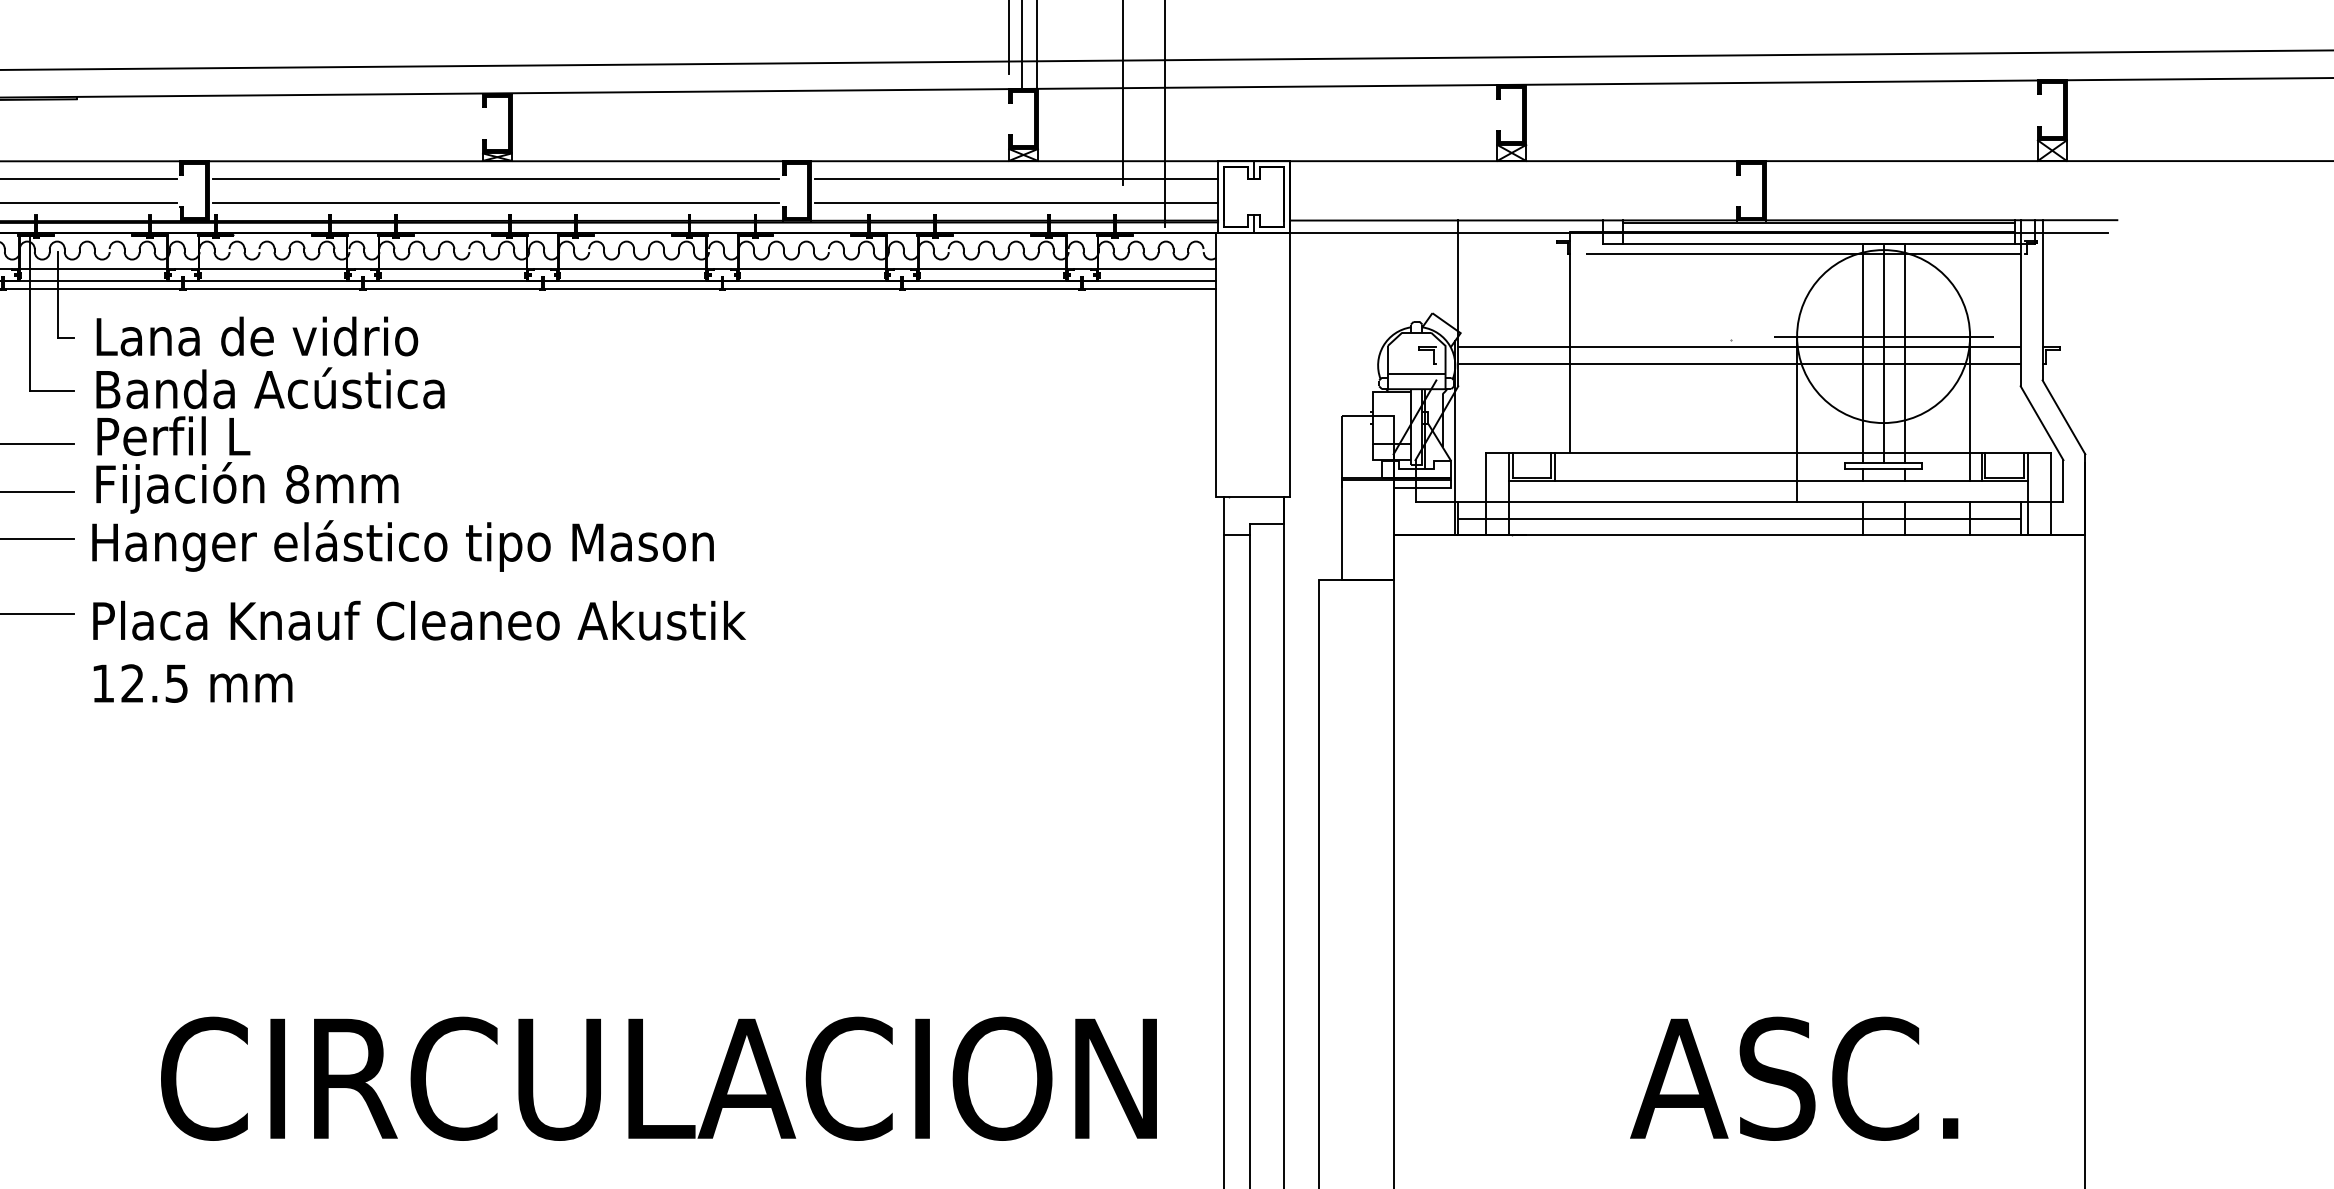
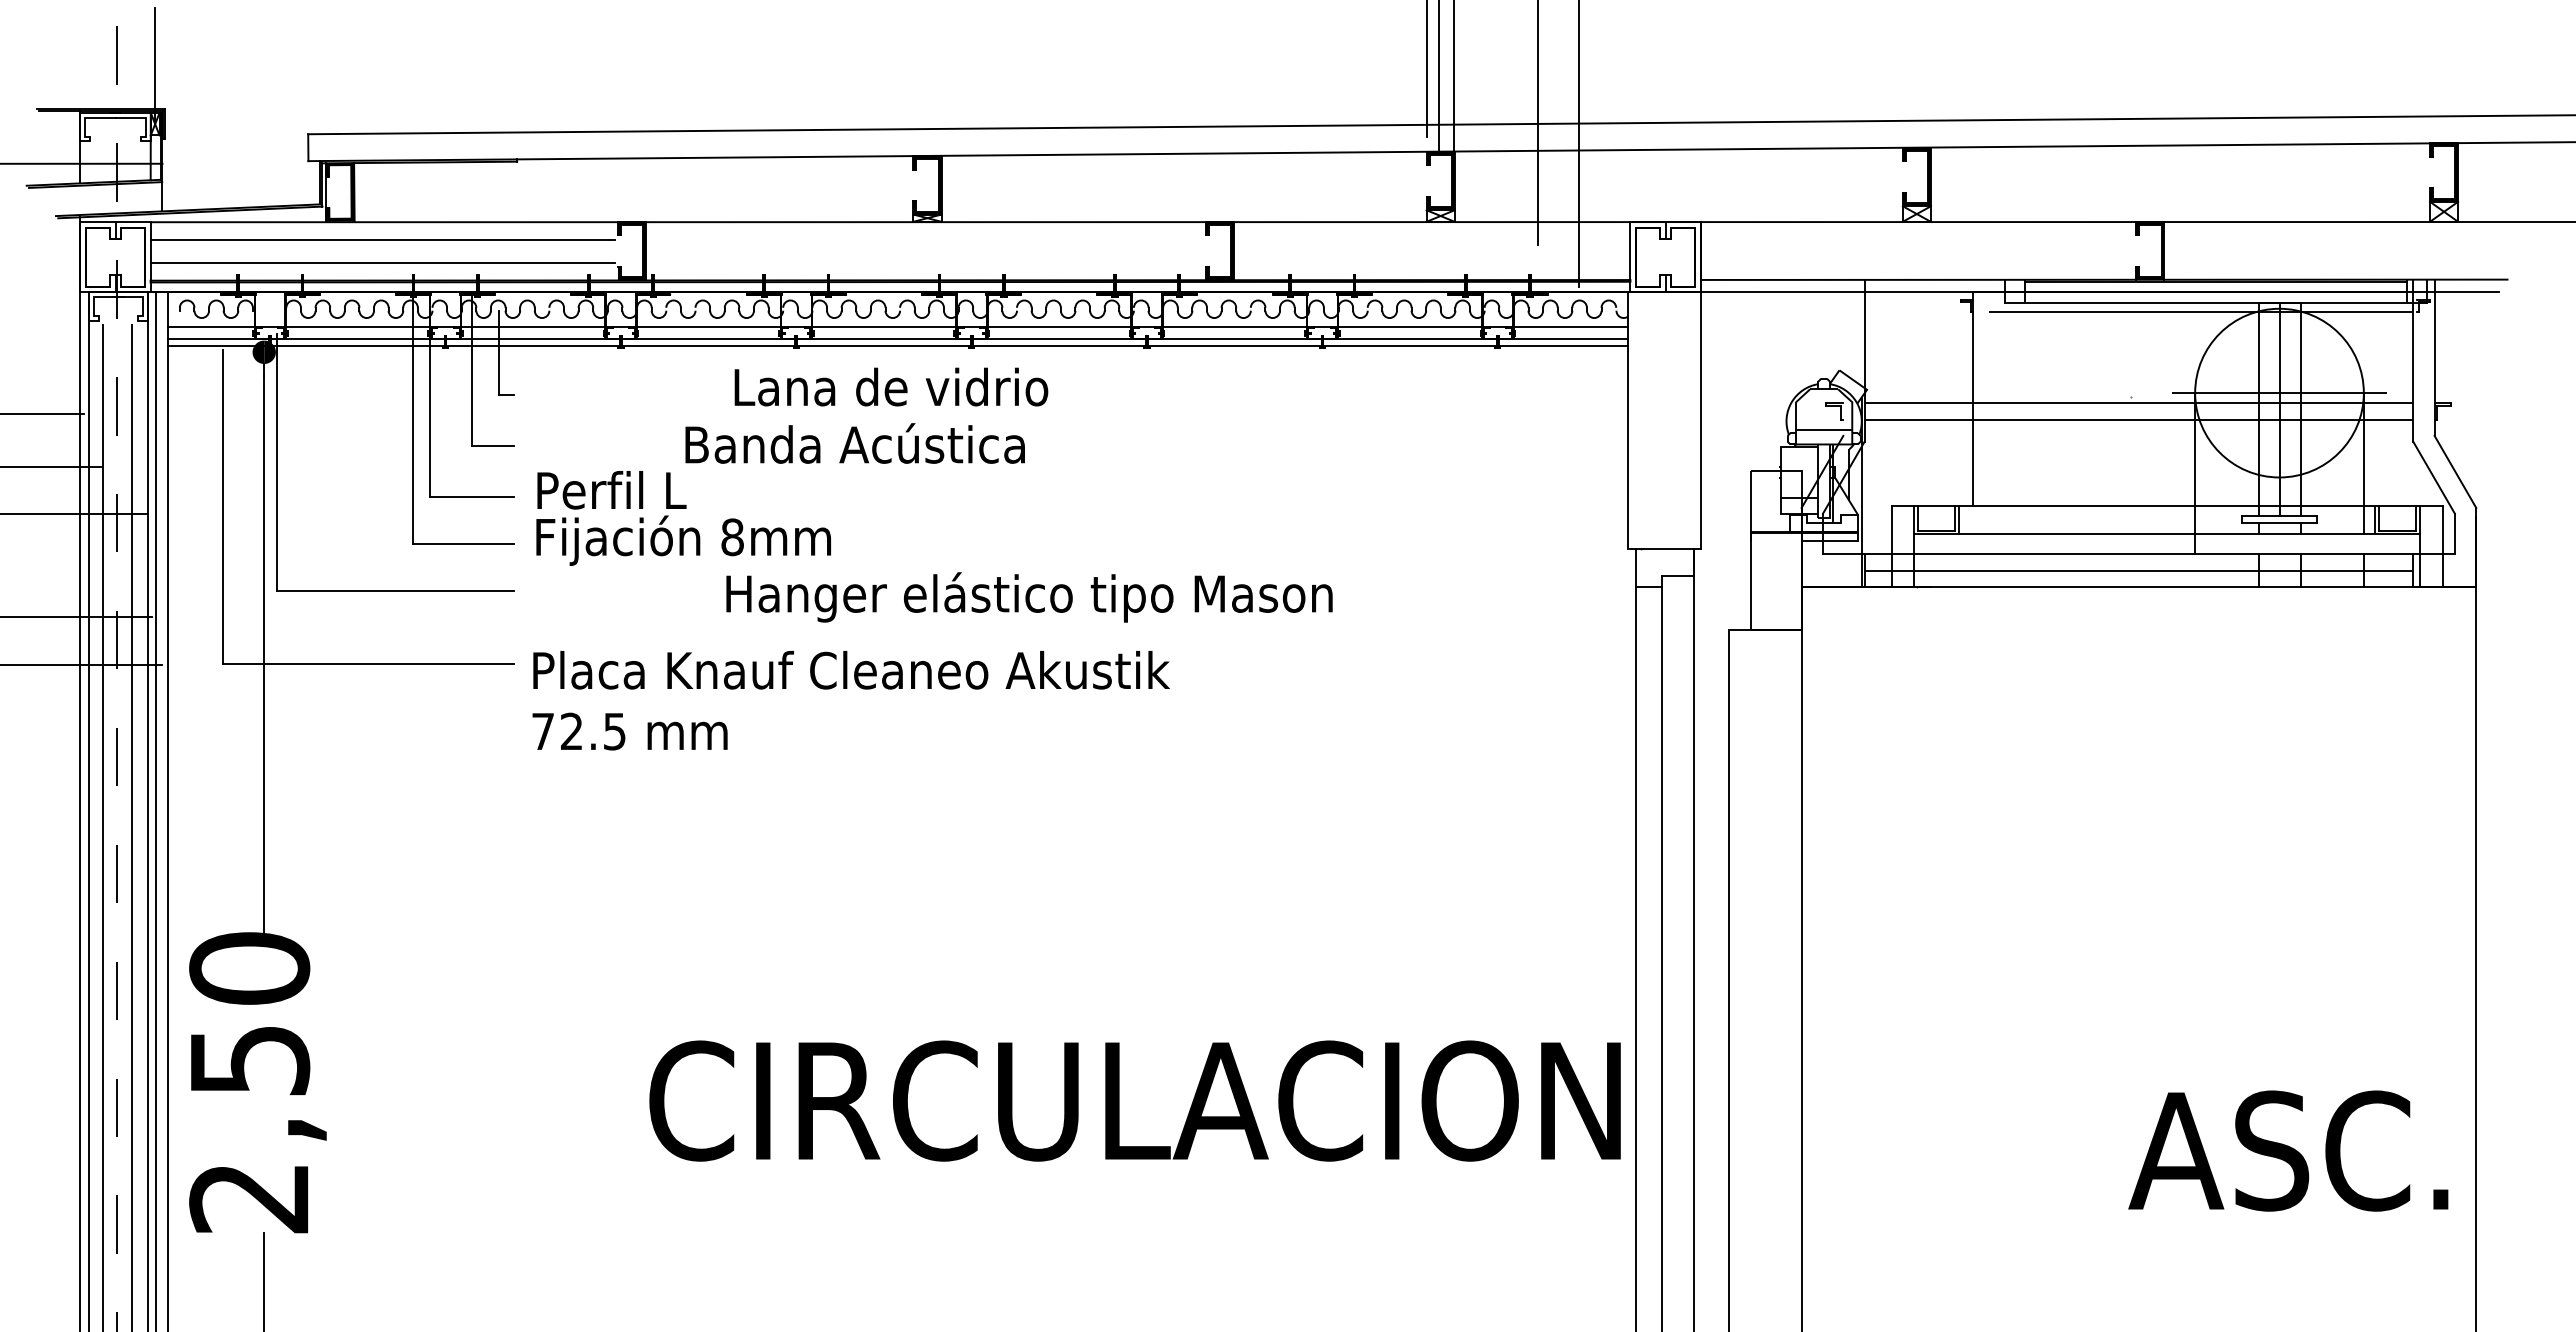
line: (496, 179) -> (926, 239), removed
line: (1016, 179) -> (1433, 239), removed
line: (496, 202) -> (926, 262), removed
line: (1016, 202) -> (1433, 262), removed
text: (257, 335) -> (891, 386), moved
text: (269, 388) -> (854, 443), moved
text: (403, 546) -> (1029, 597), moved
text: (102, 683) -> (542, 731), 12.5 -> 72.5
text: (658, 1078) -> (1134, 1100), moved
text: (1794, 1078) -> (2288, 1150), moved

